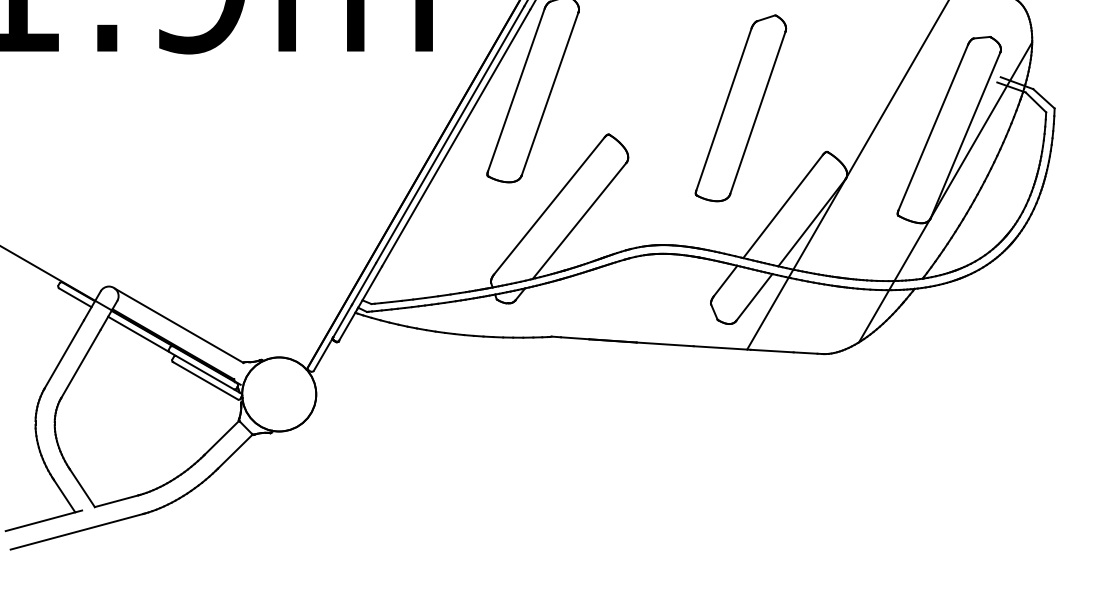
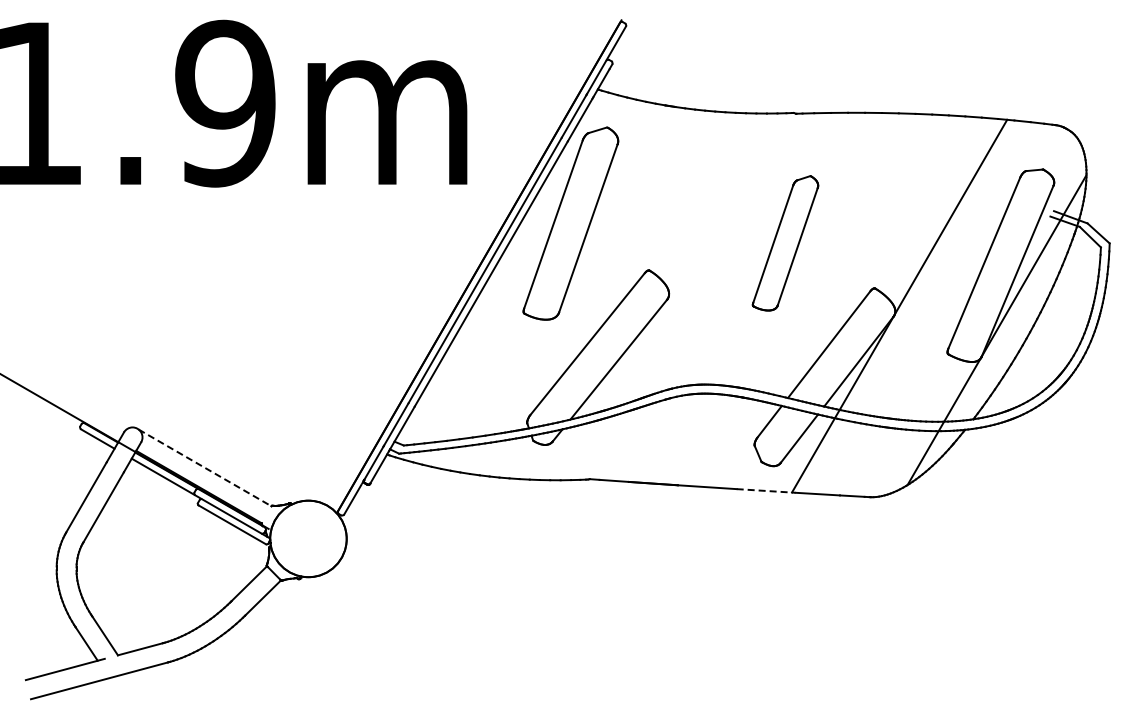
part: (740, 108) -> (785, 243), size x0.7
line: (179, 325) -> (205, 467), solid -> dashed
line: (722, 347) -> (766, 490), solid -> dashed

